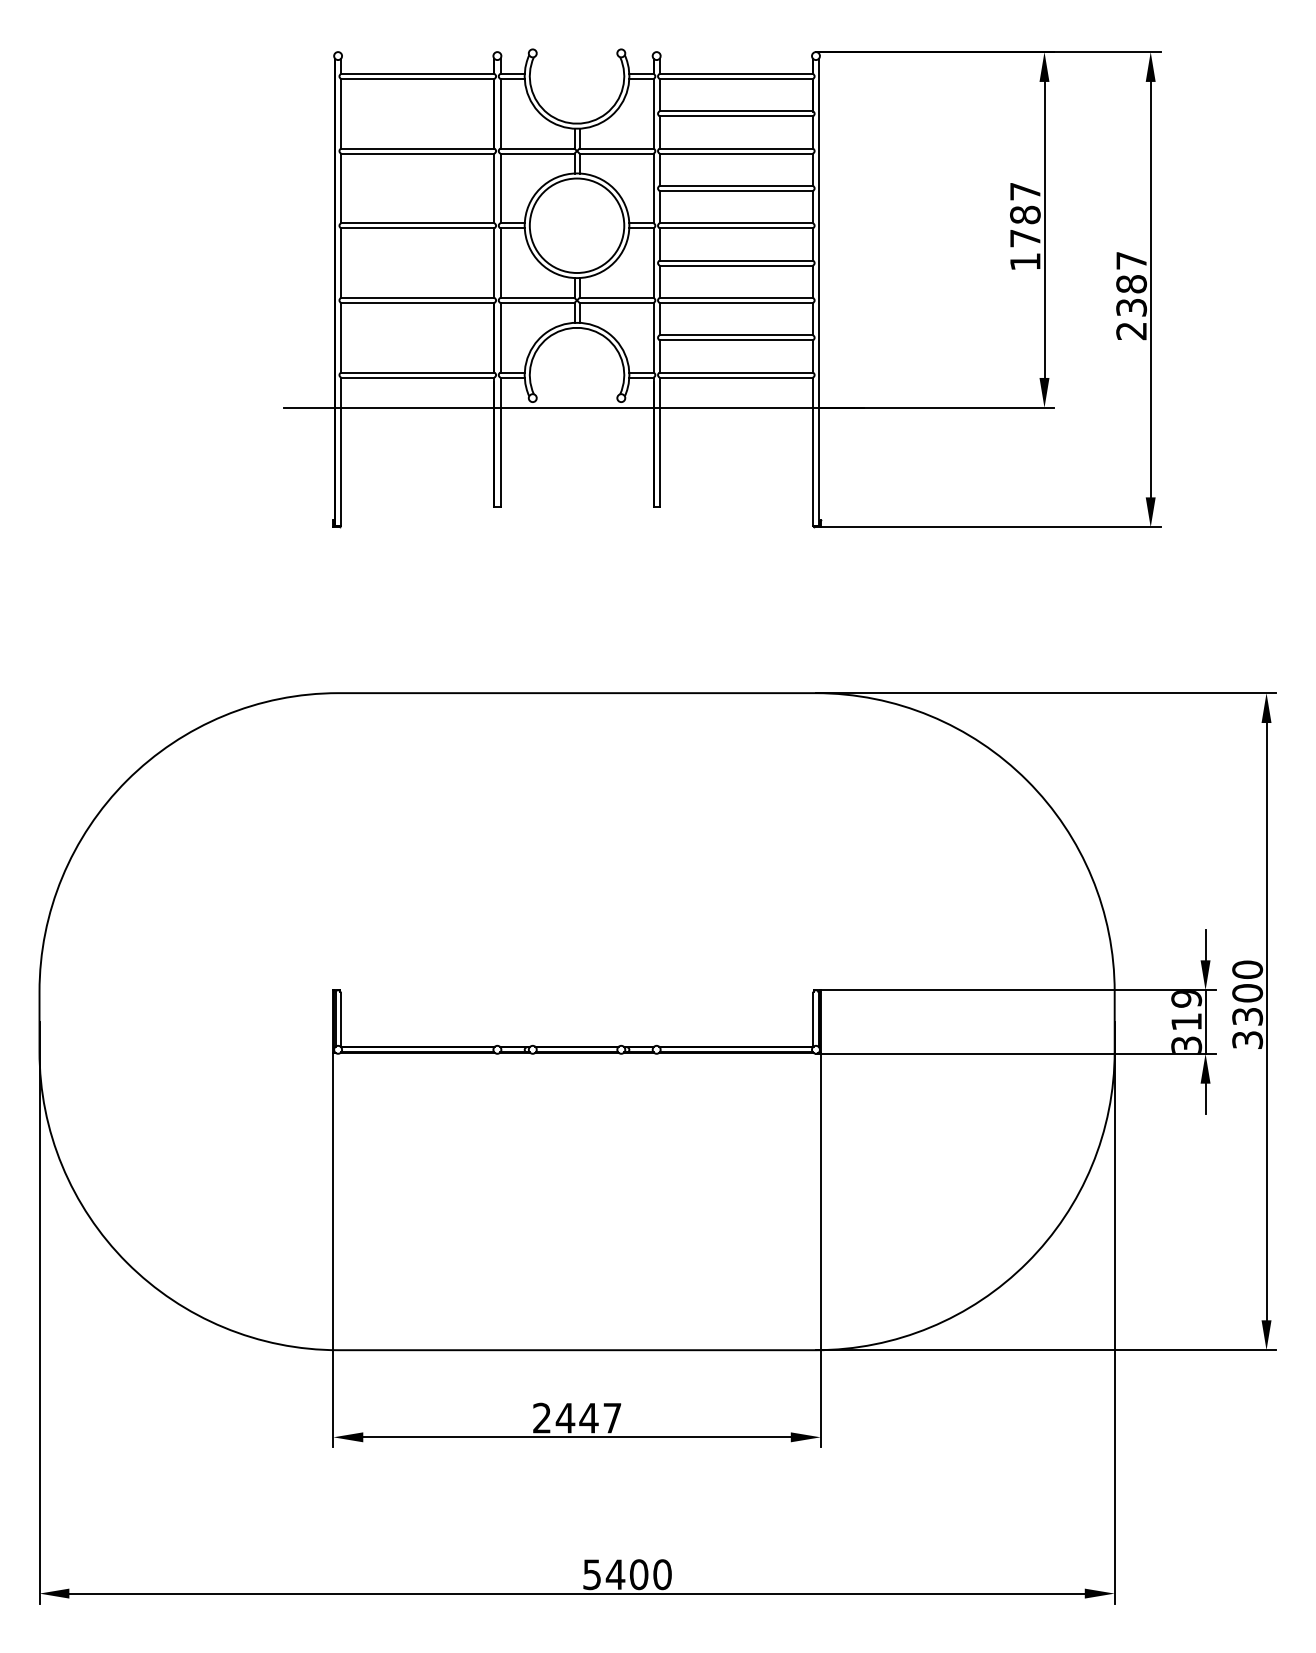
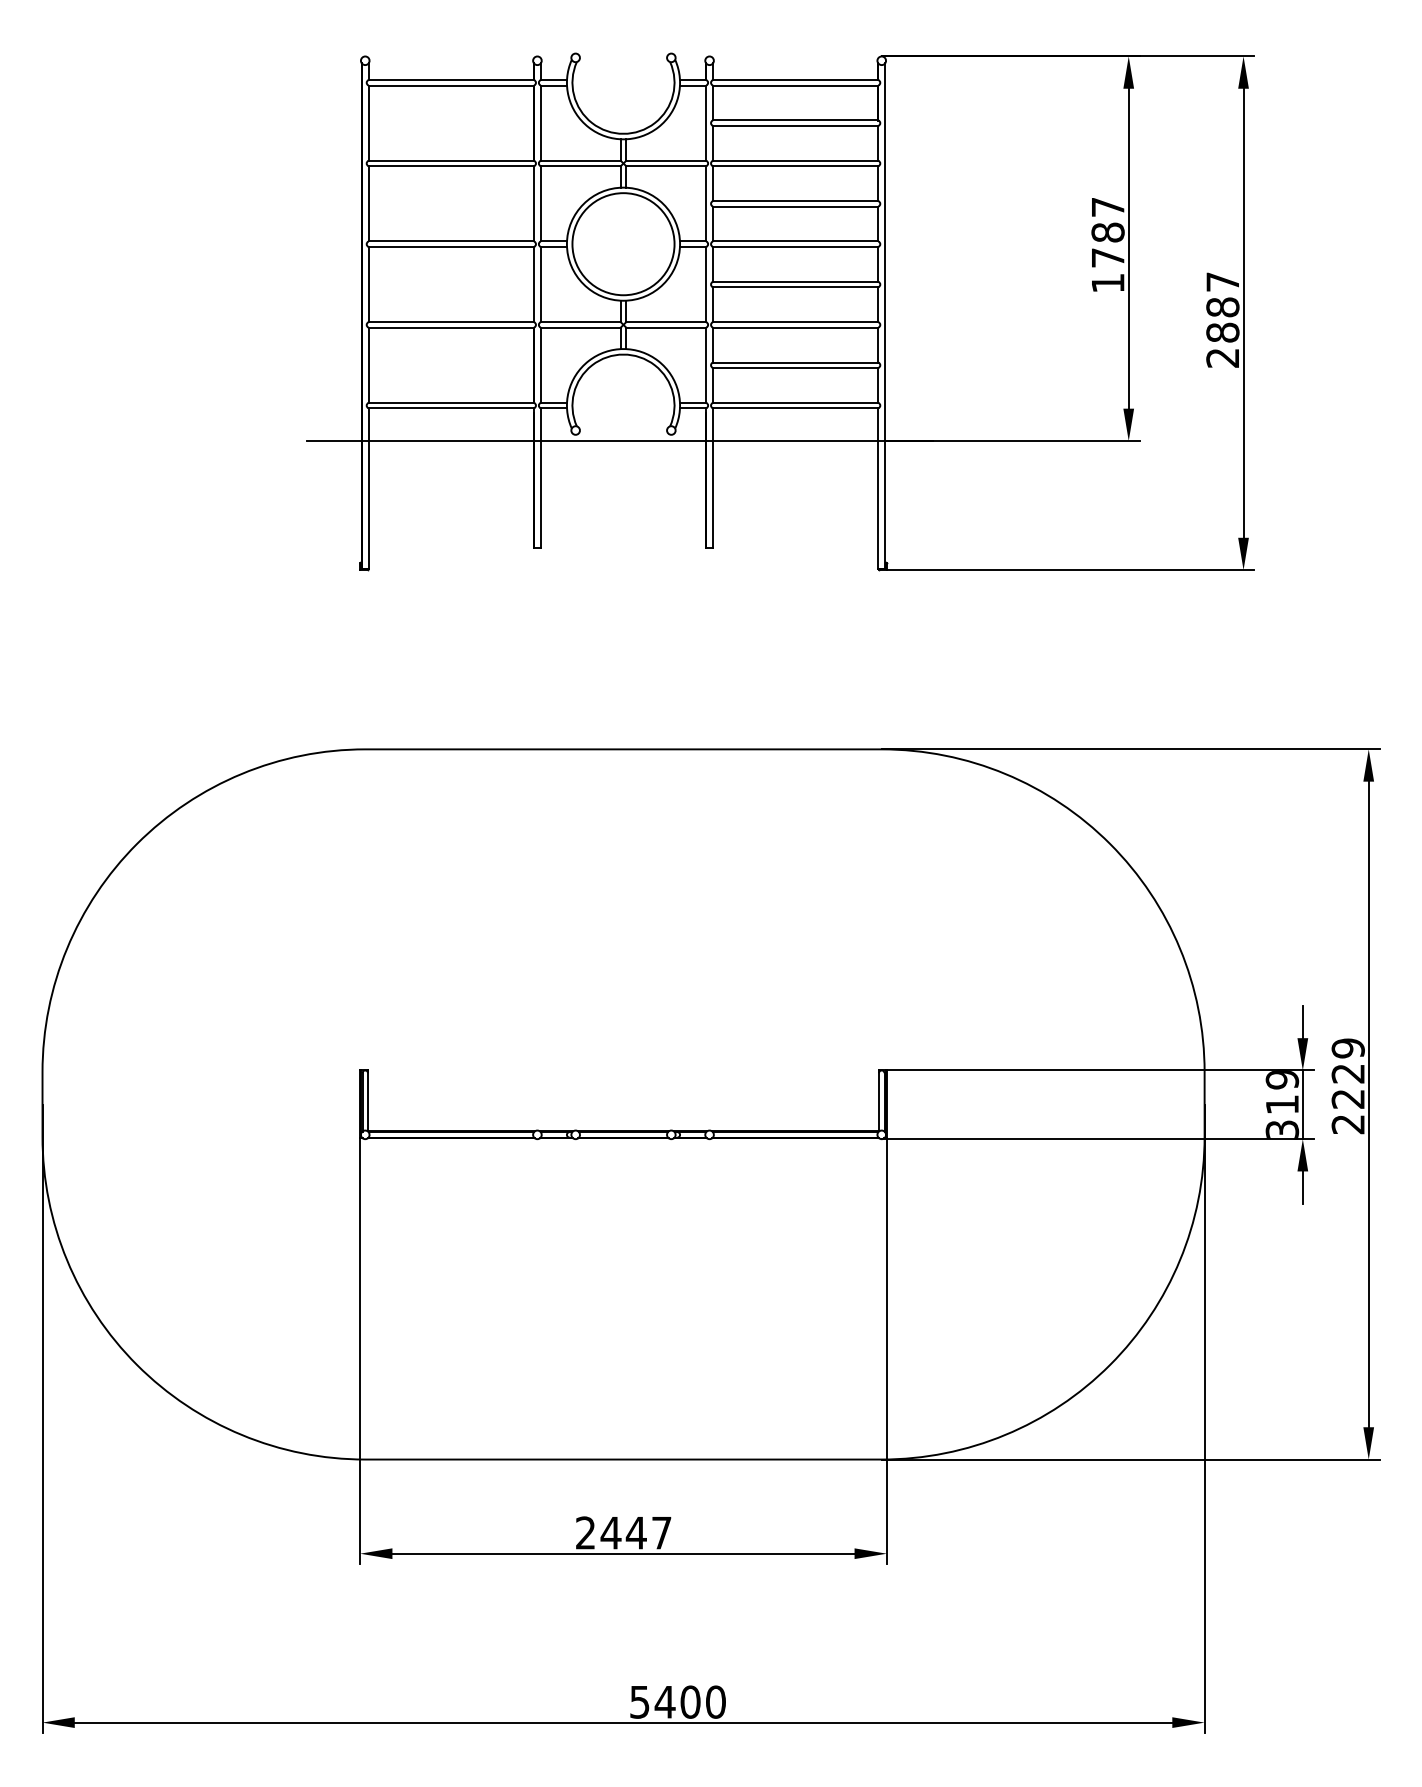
text: (1131, 307) -> (1222, 332), 2387 -> 2887
text: (1246, 1005) -> (1347, 1086), 3300 -> 2229

